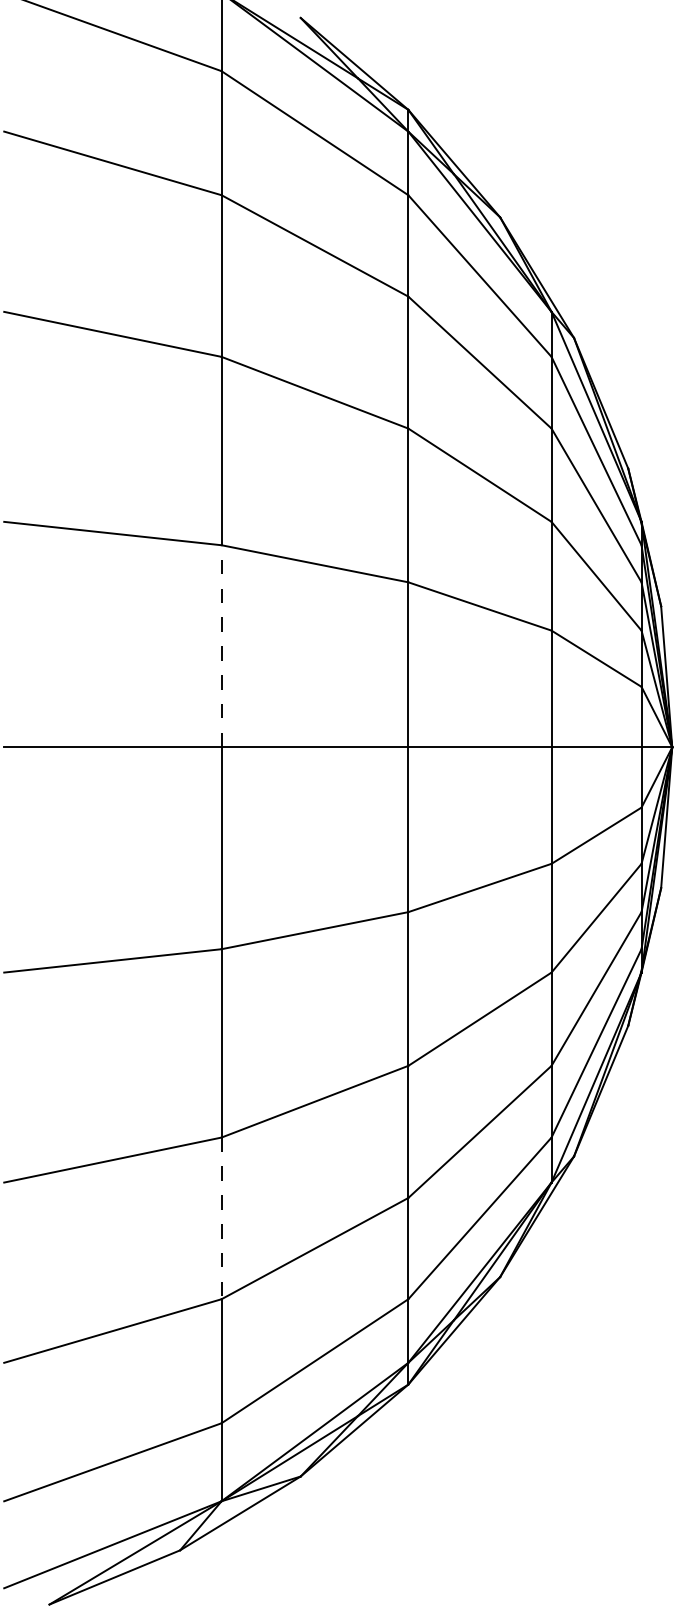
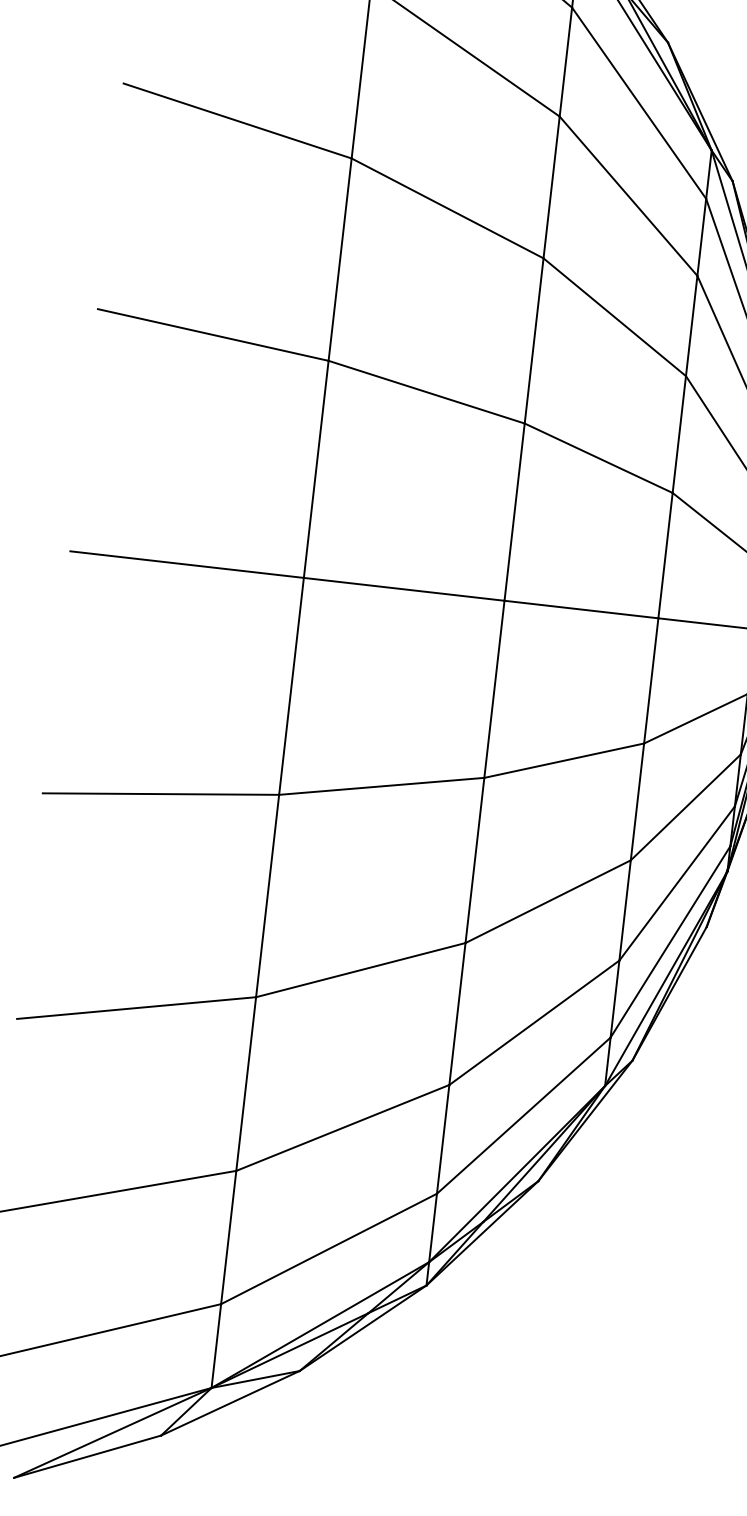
line: (221, 645) -> (316, 468), dashed -> solid
line: (221, 1218) -> (246, 1084), dashed -> solid

